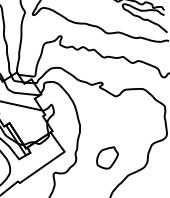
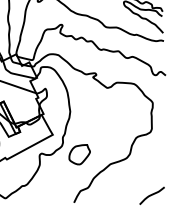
part: (107, 158) -> (79, 154), moved

